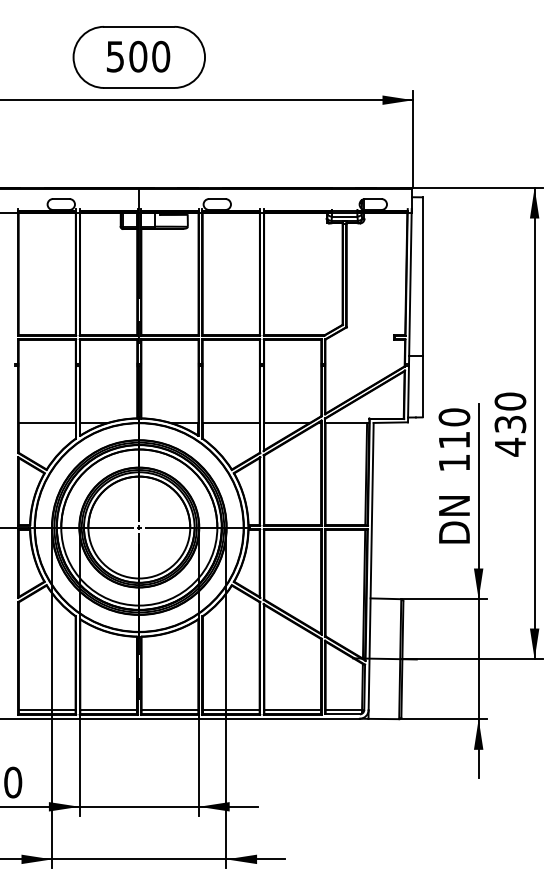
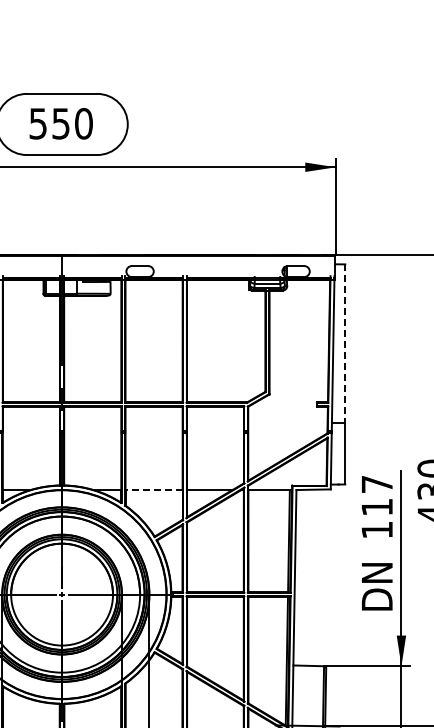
text: (138, 56) -> (61, 123), 500 -> 550
line: (422, 277) -> (345, 344), solid -> dashed
text: (454, 417) -> (377, 484), 110 -> 117
line: (231, 422) -> (154, 489), solid -> dashed

